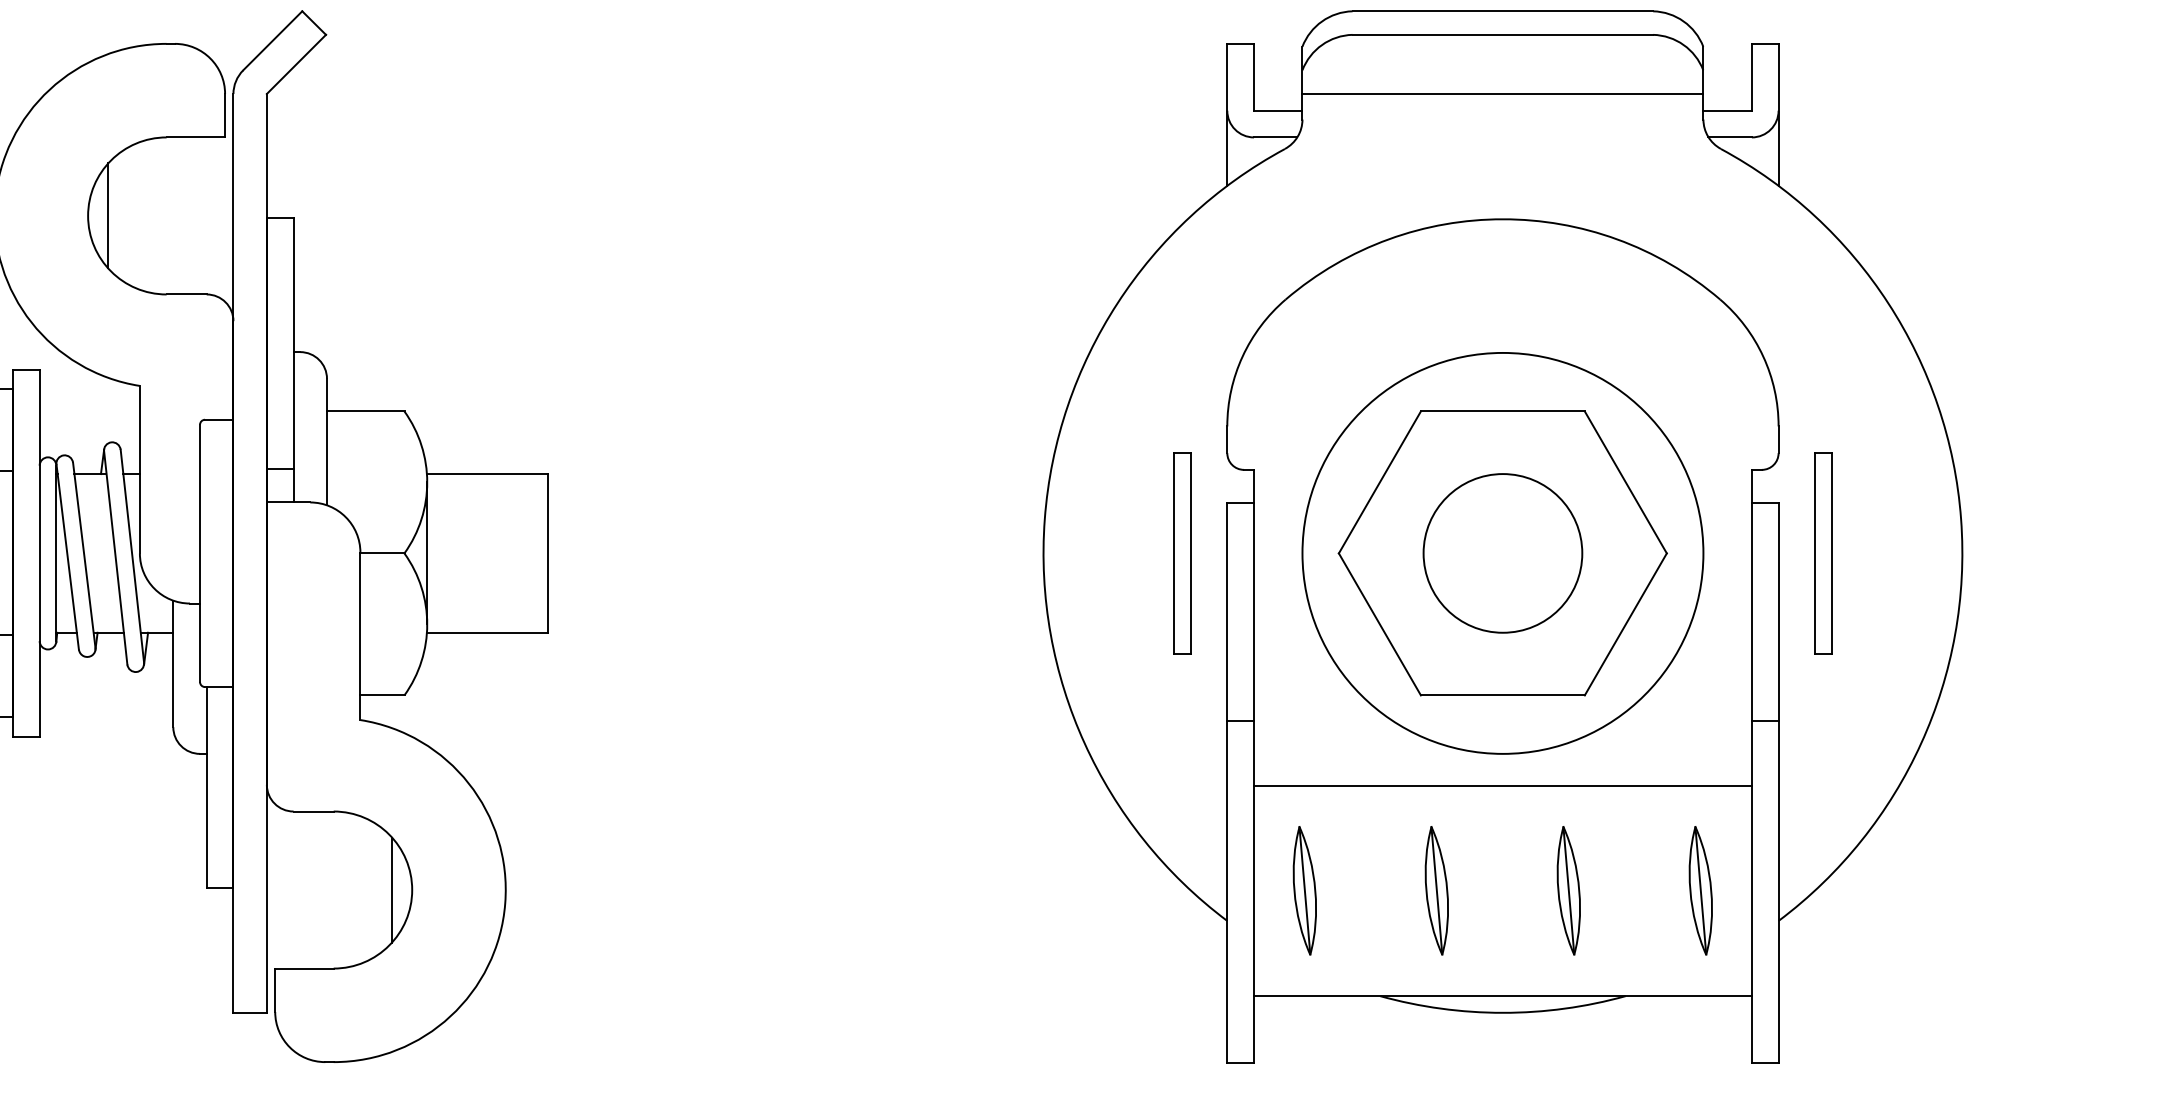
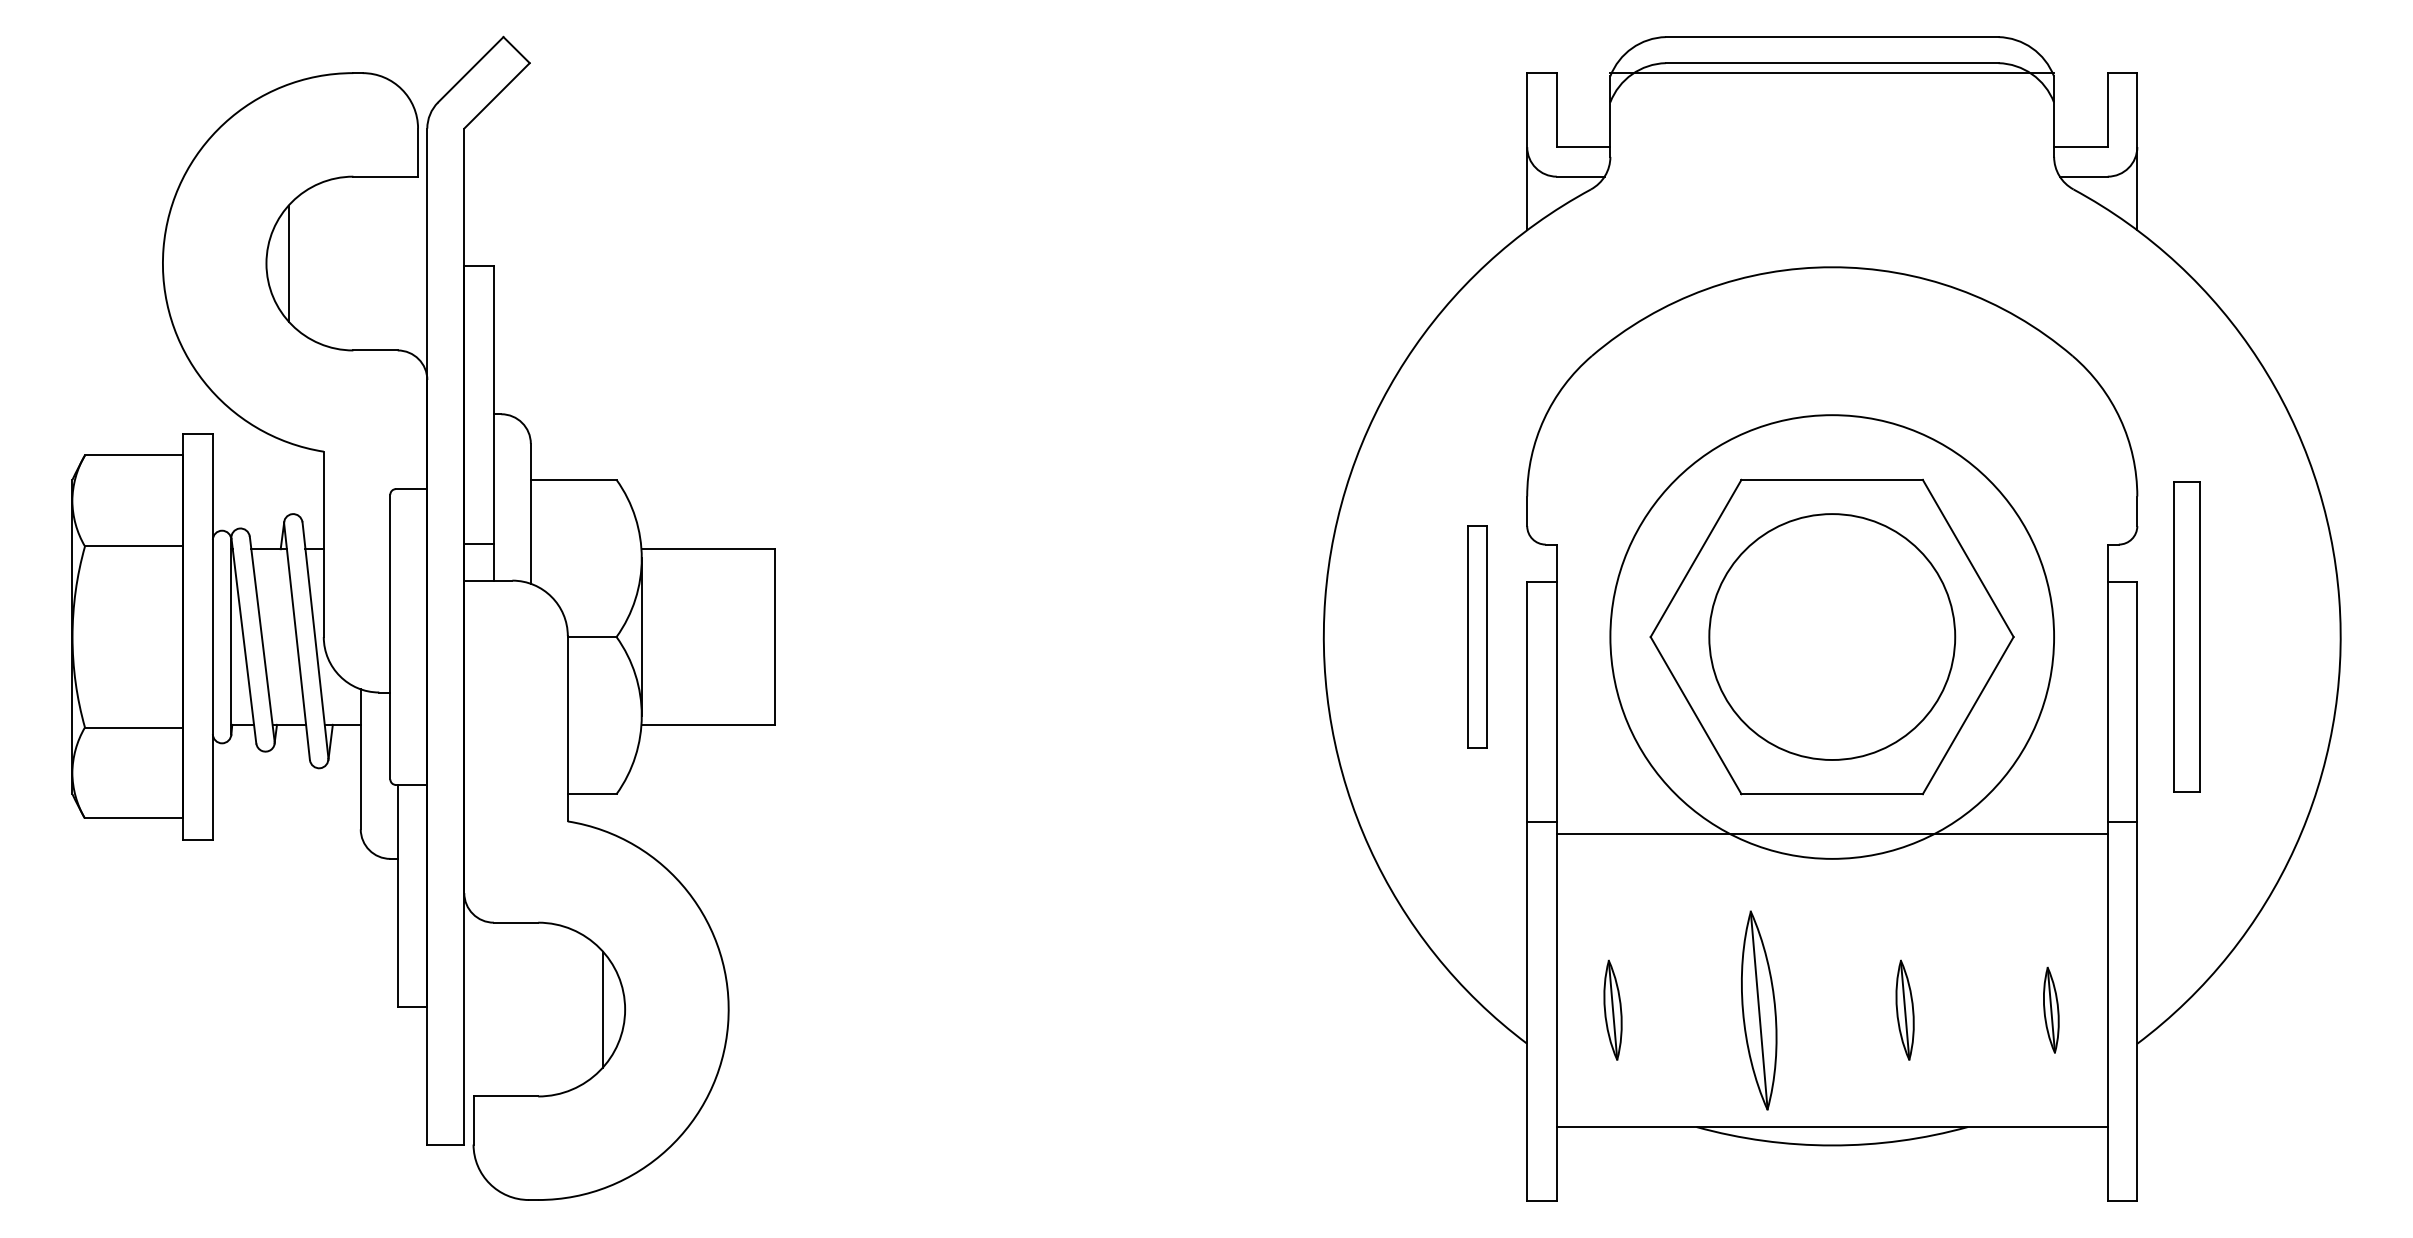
line: (1503, 93) -> (1832, 72), moved
circle: (1503, 552) -> (1832, 636), size x1.4
part: (1823, 552) -> (2186, 636), size x1.4
line: (1502, 786) -> (1831, 834), moved
part: (1304, 889) -> (1612, 1009), size x0.7
part: (1436, 889) -> (1758, 1009), size x1.4
part: (1568, 889) -> (1904, 1009), size x0.7
part: (1701, 889) -> (2051, 1009), size x0.6

